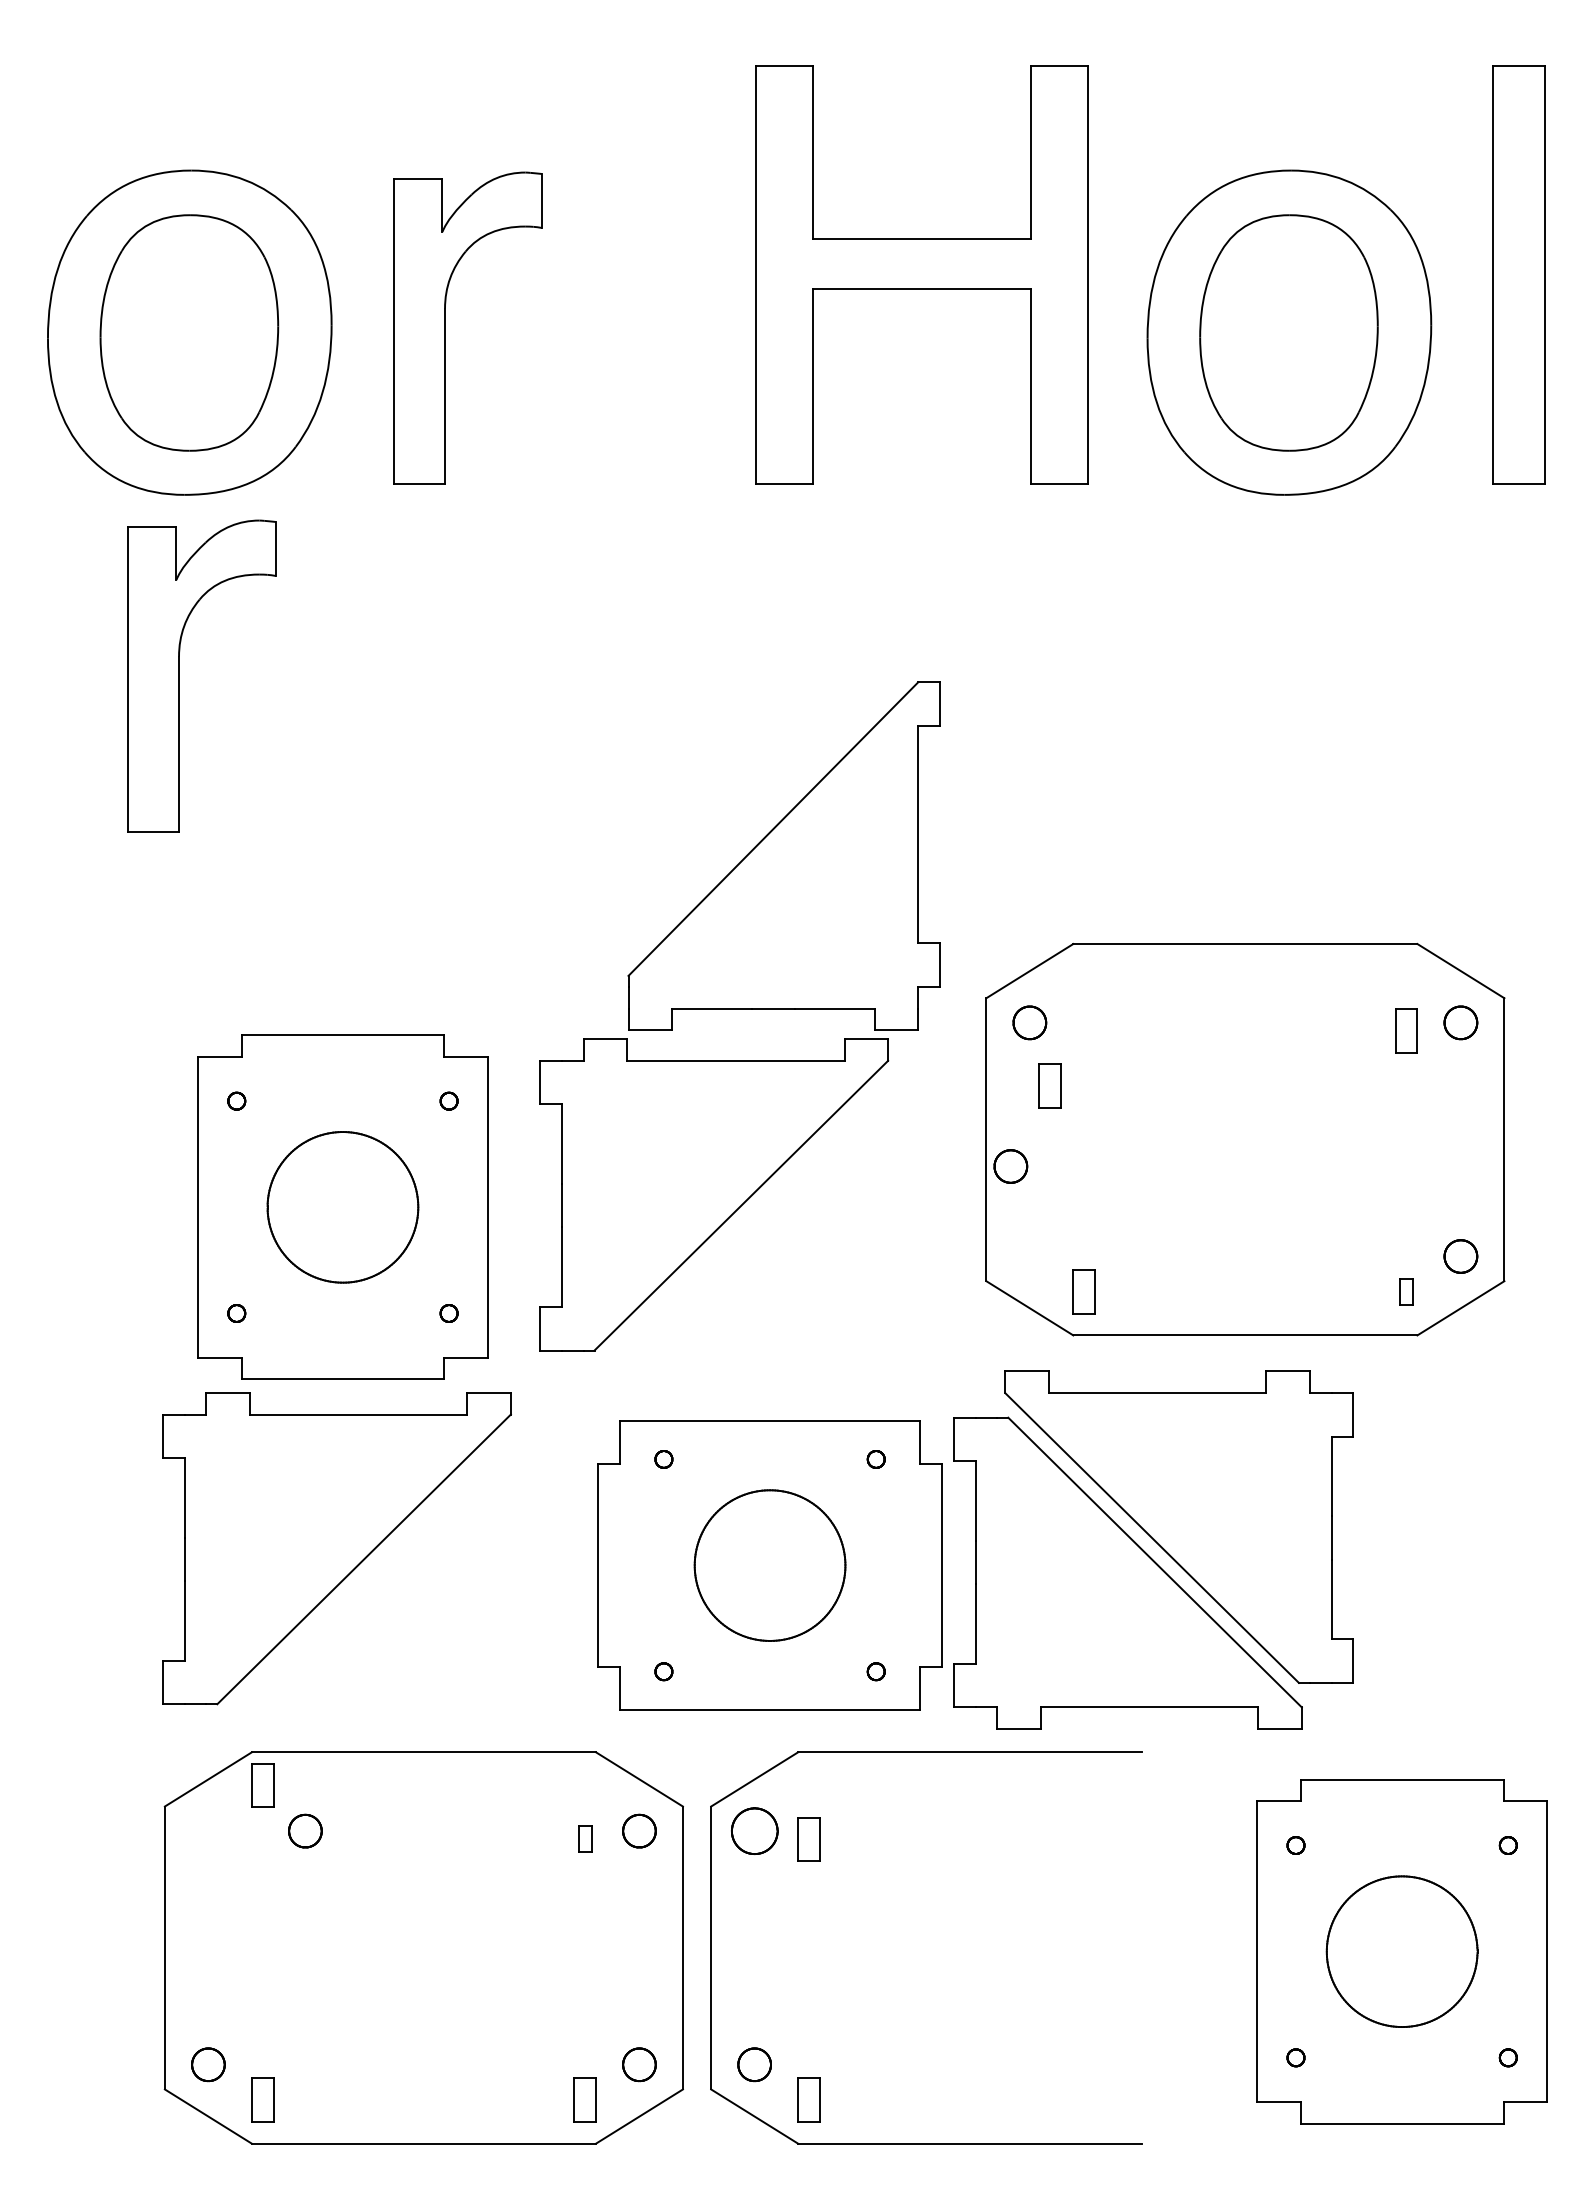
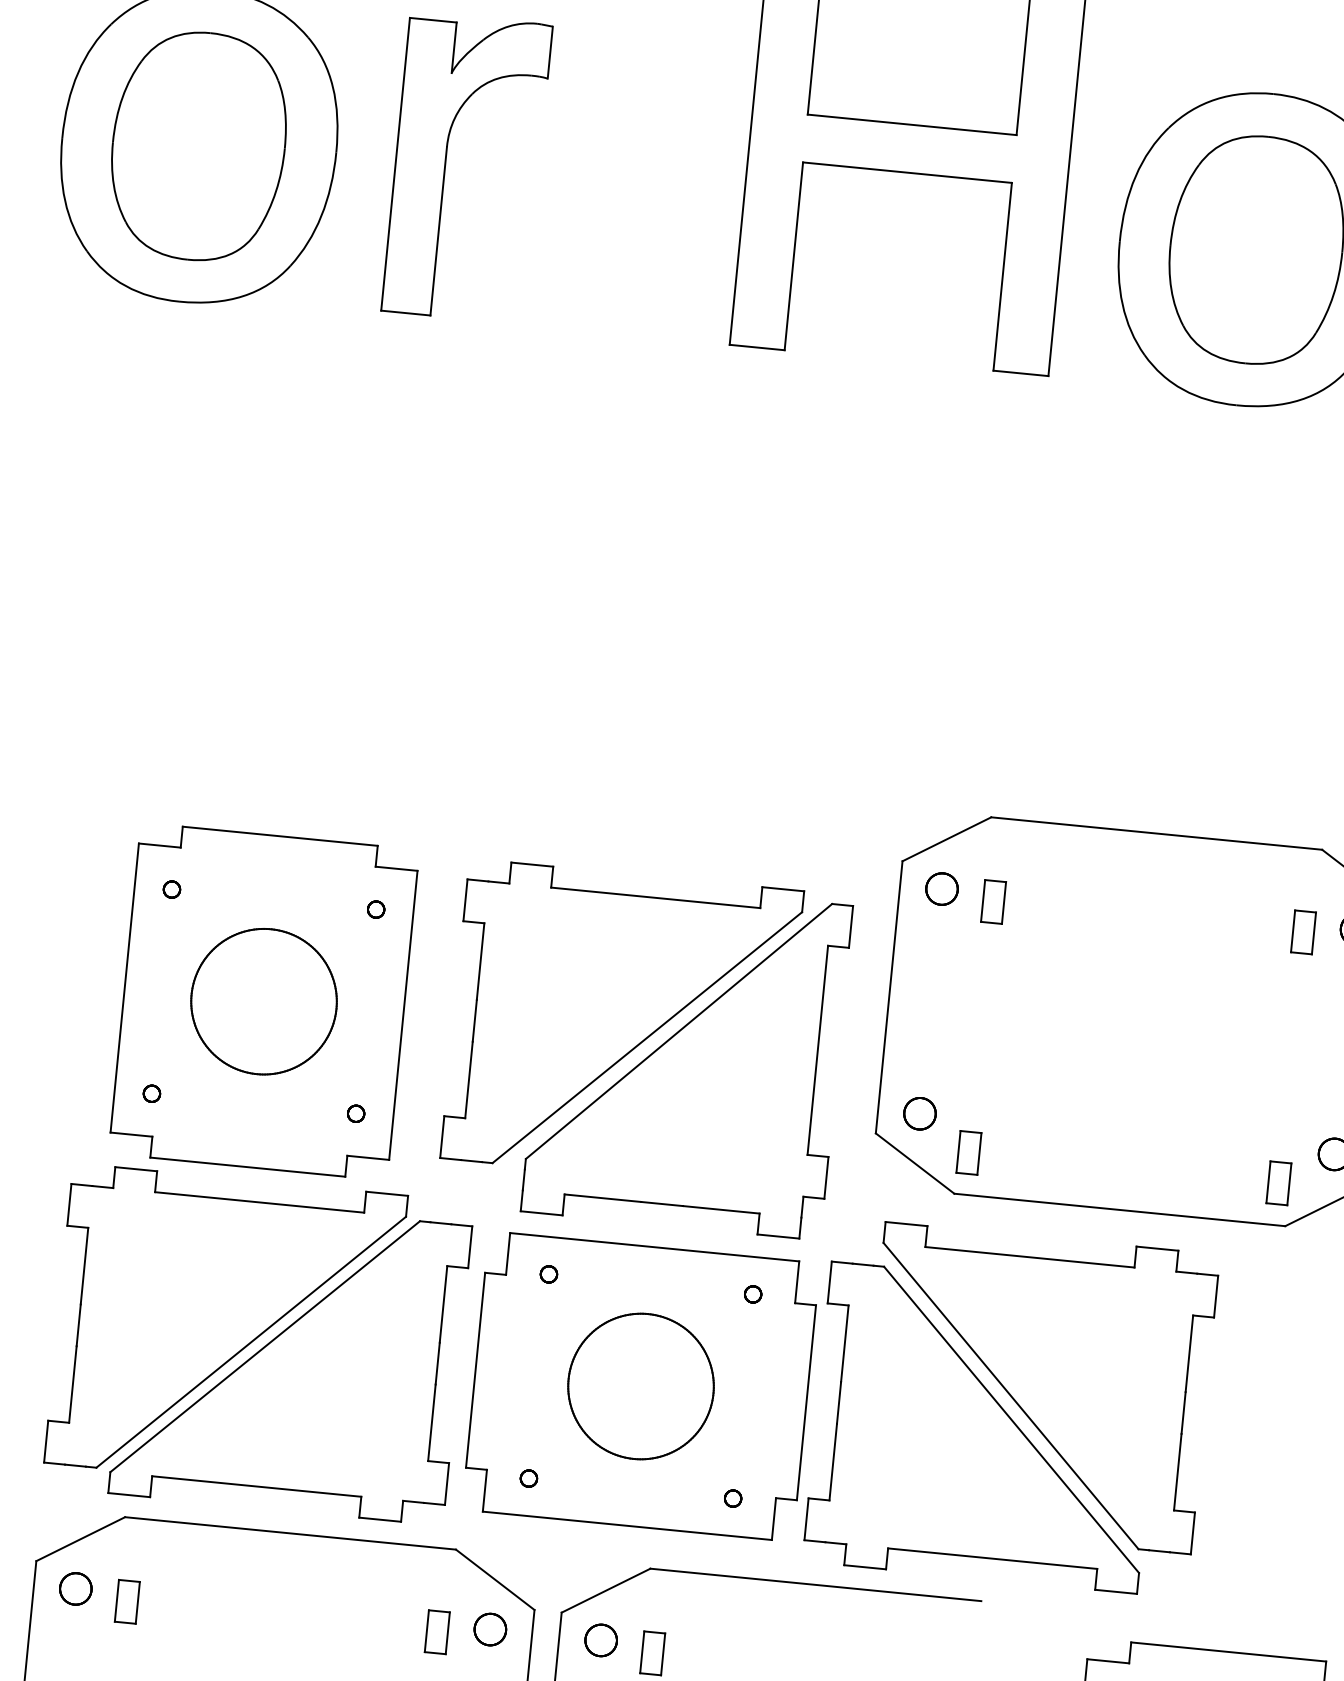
part: (179, 675) -> (157, 474), removed
part: (783, 855) -> (686, 1057), moved
part: (1049, 1085) -> (992, 901), moved
part: (1010, 1166) -> (919, 1113), moved
part: (1406, 1291) -> (1278, 1182), size x1.67
part: (405, 1572) -> (289, 1358), added
part: (262, 1785) -> (127, 1602), moved
part: (305, 1830) -> (75, 1588), moved
part: (754, 1830) -> (601, 1639), size x0.71
part: (584, 1839) -> (436, 1632), size x1.67

